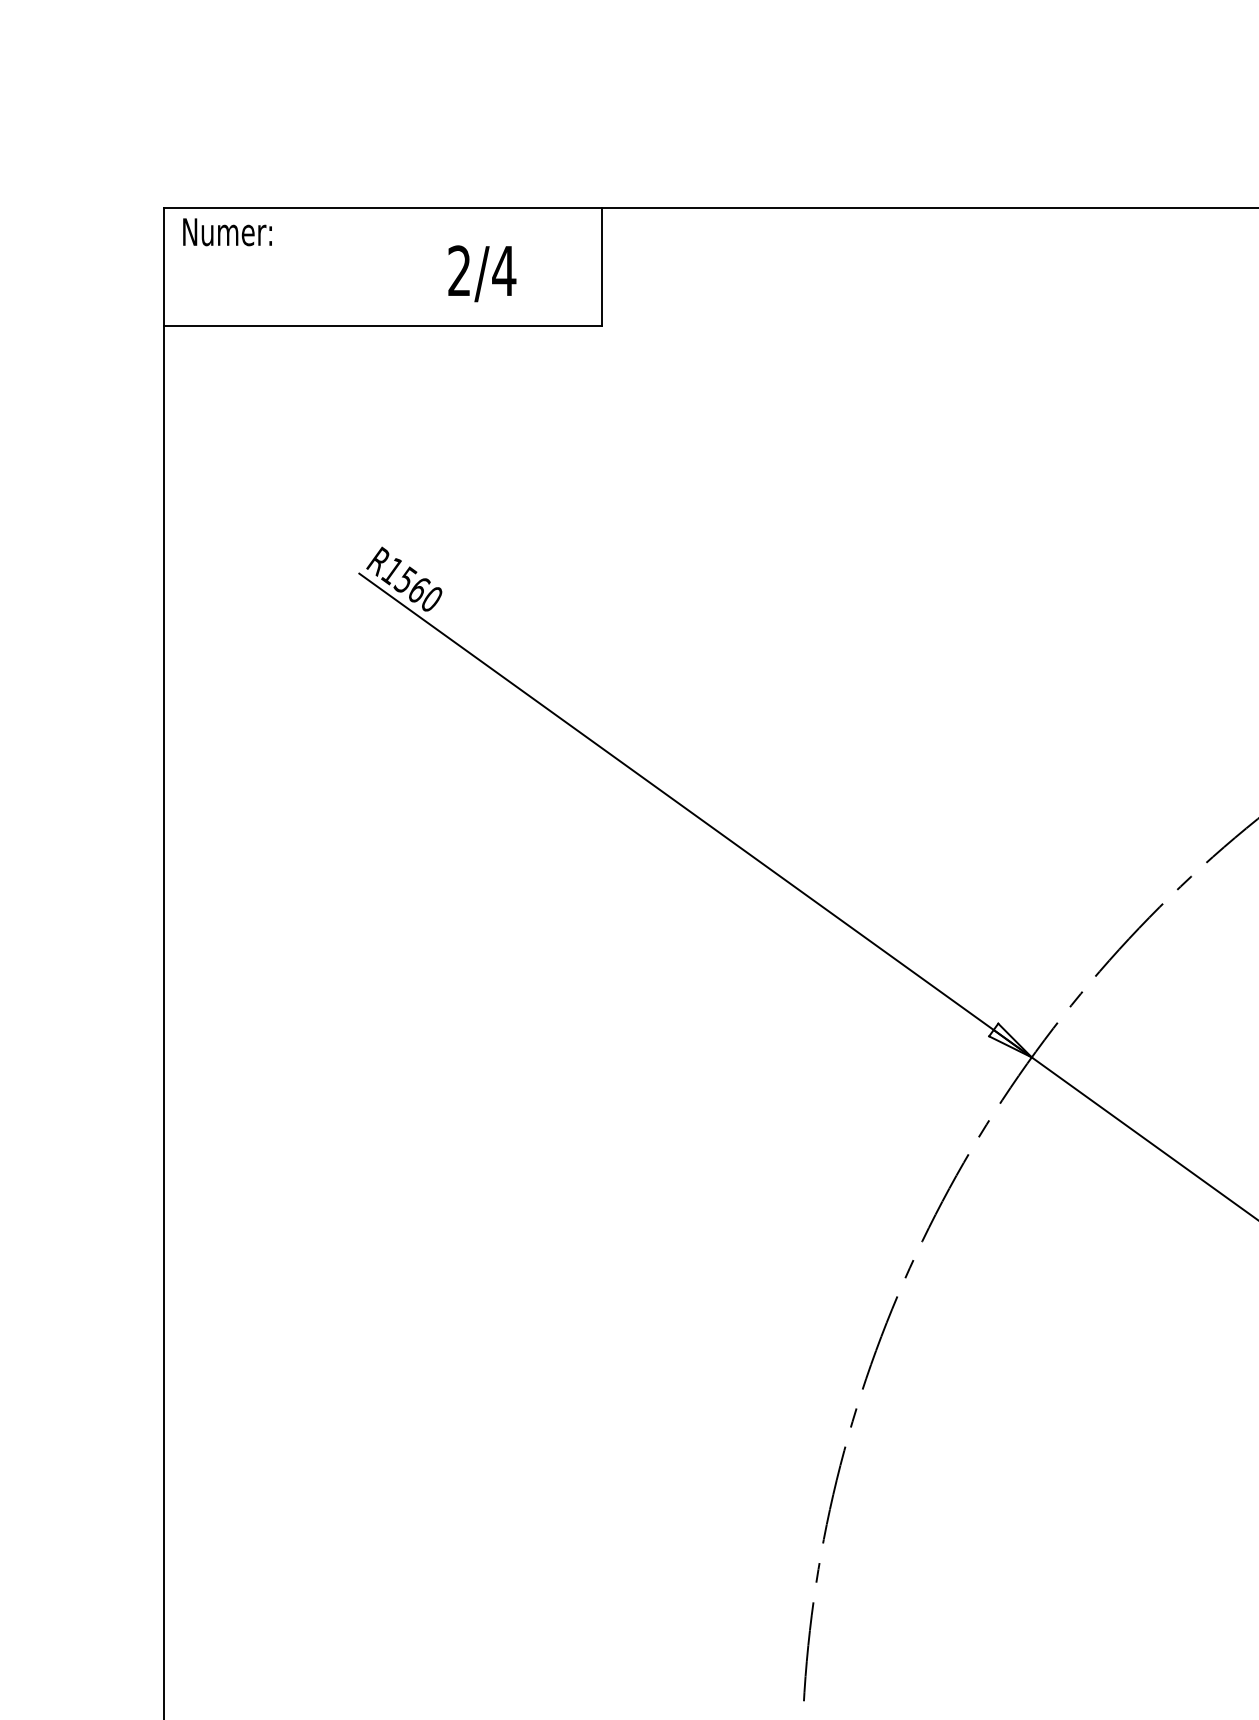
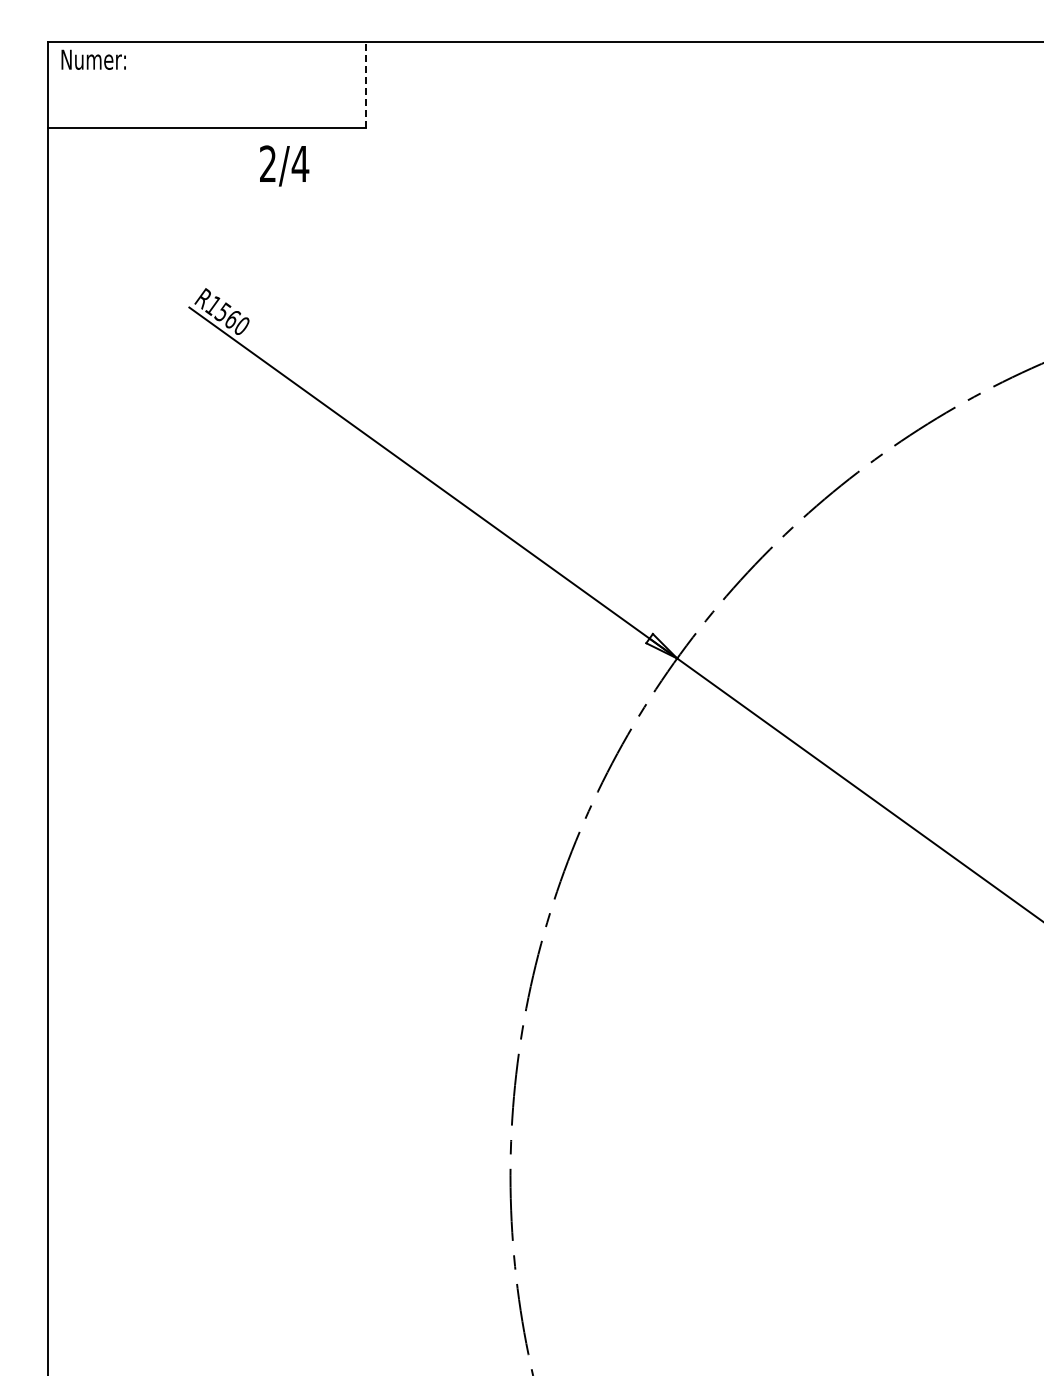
line: (602, 266) -> (365, 84), solid -> dashed
text: (482, 273) -> (284, 165), moved

